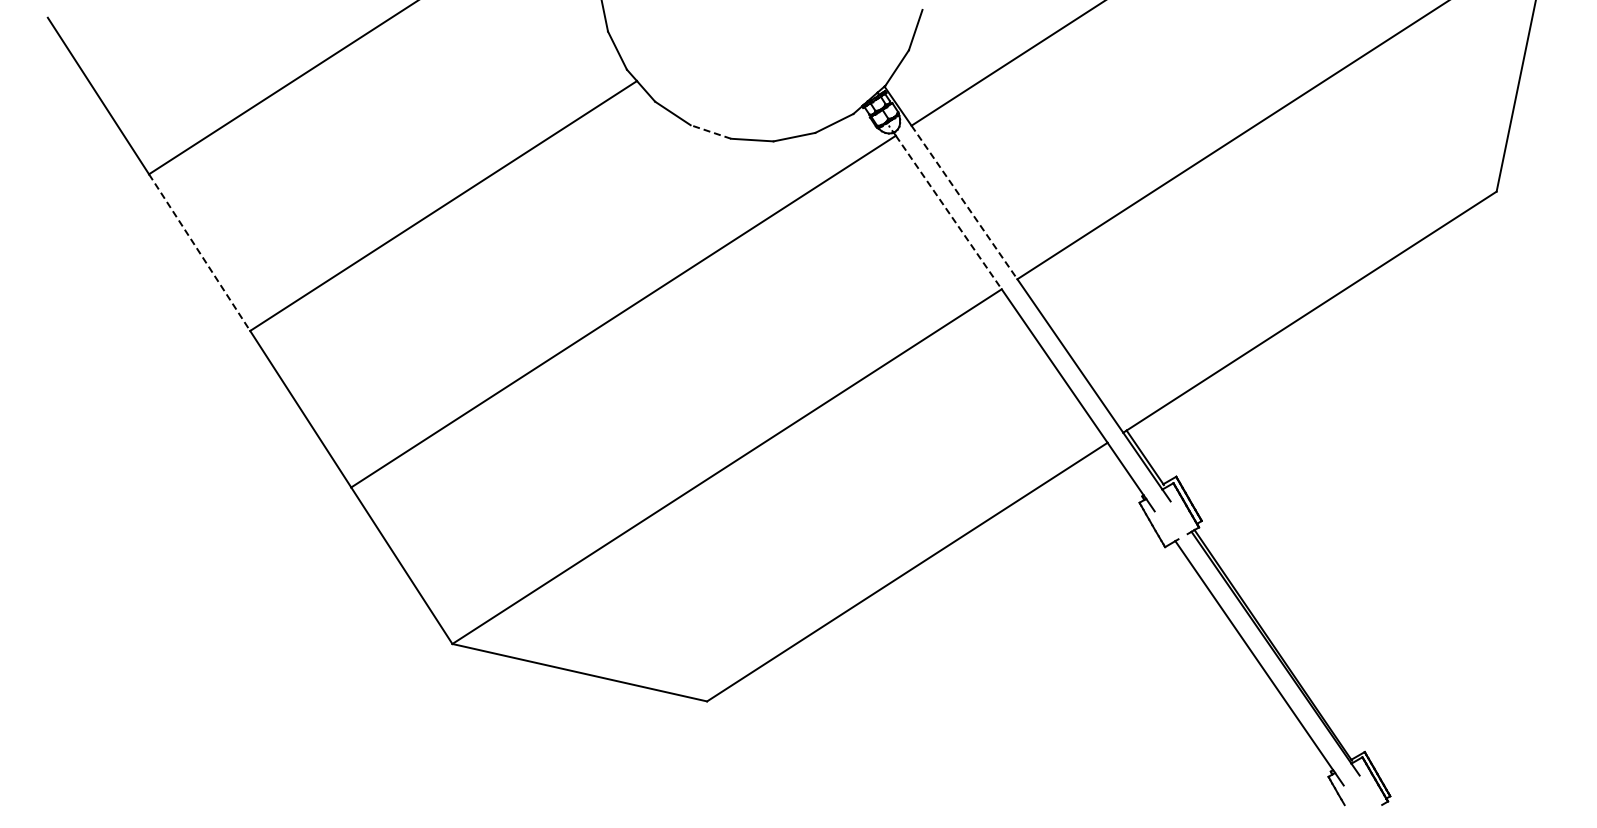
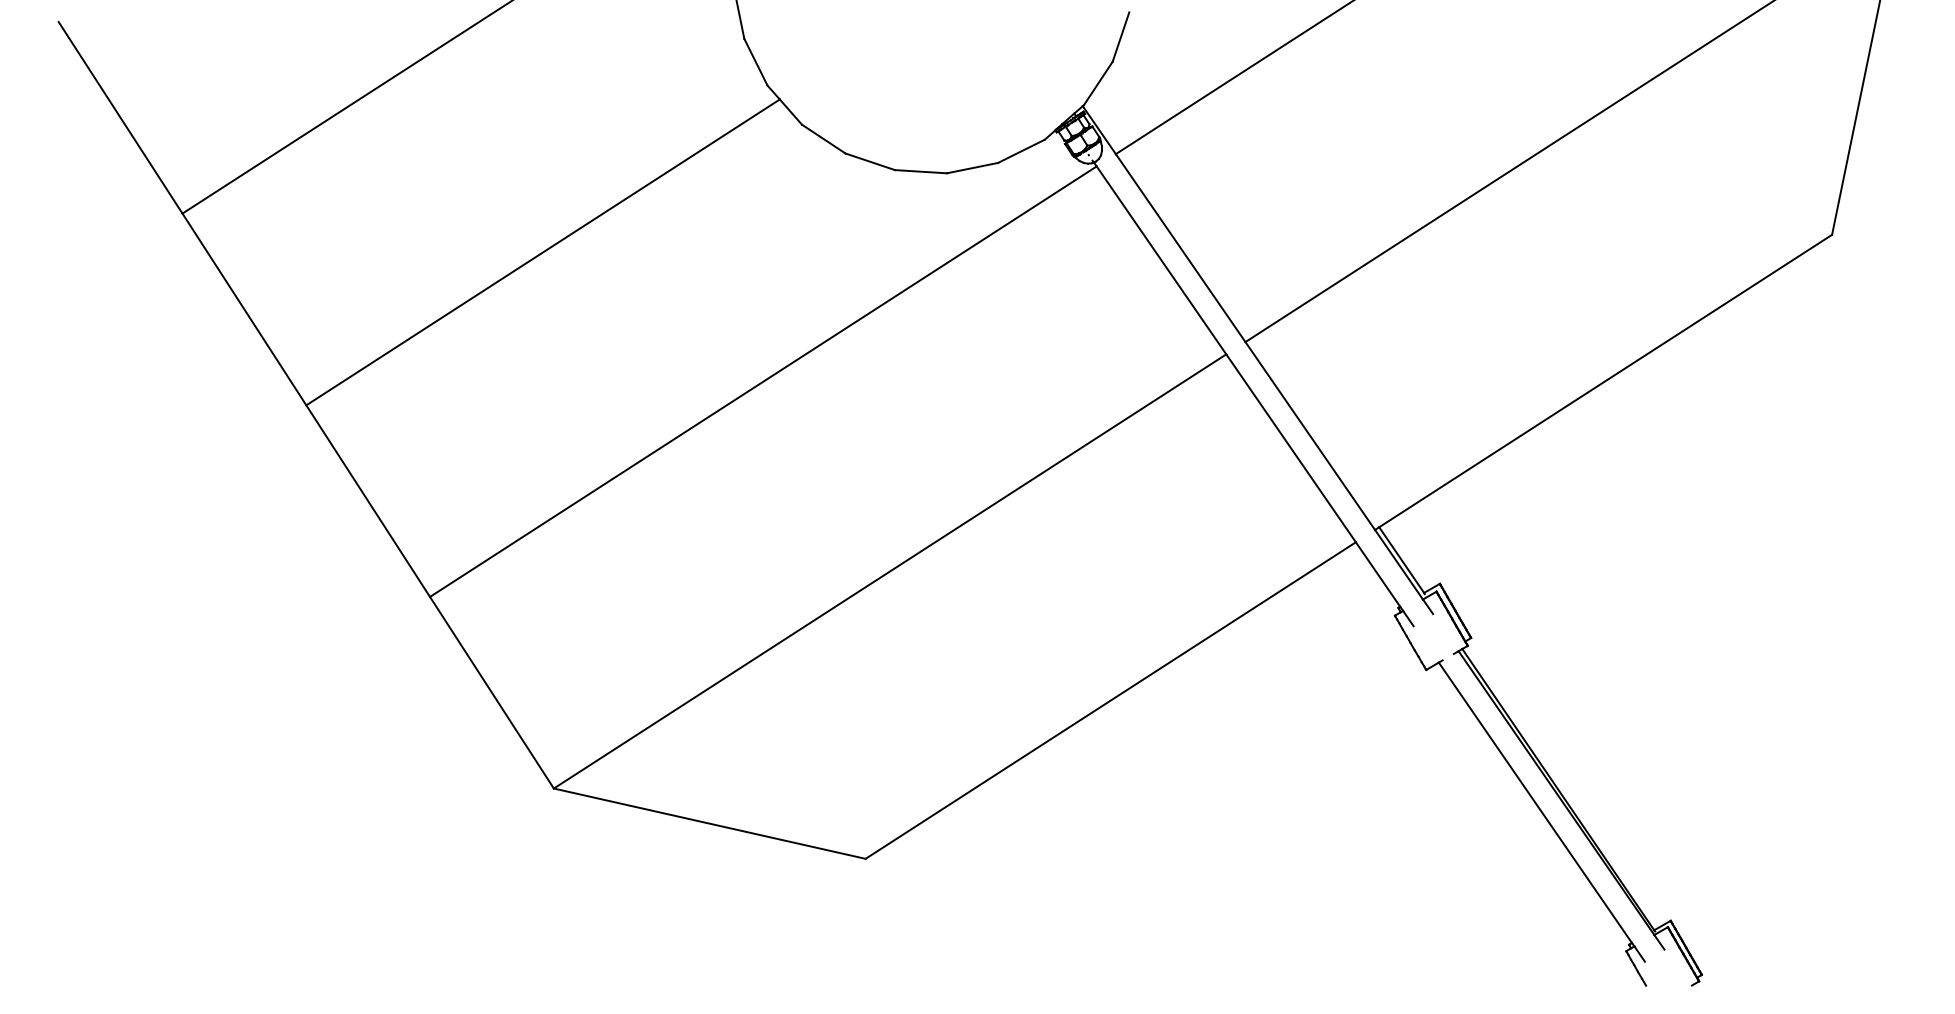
line: (710, 131) -> (869, 161), dashed -> solid
line: (964, 202) -> (1180, 248), dashed -> solid
line: (949, 212) -> (1162, 260), dashed -> solid
line: (199, 253) -> (244, 310), dashed -> solid

